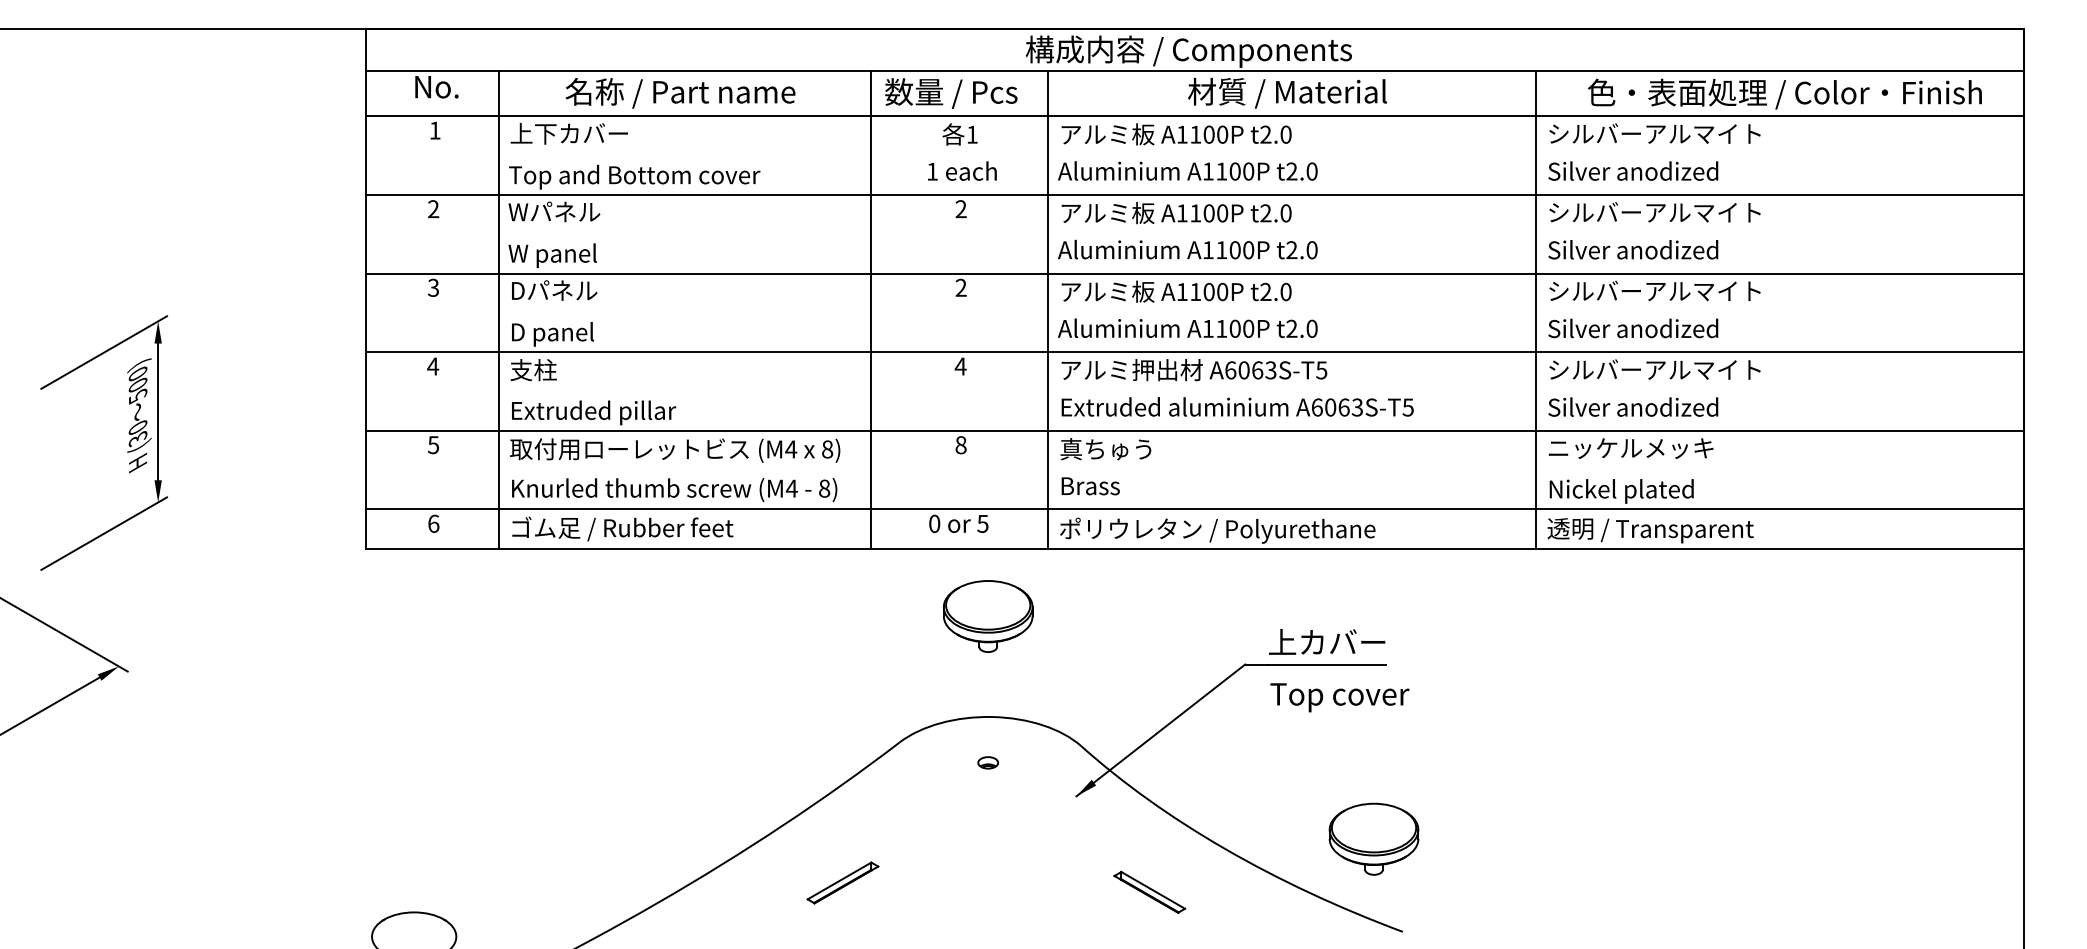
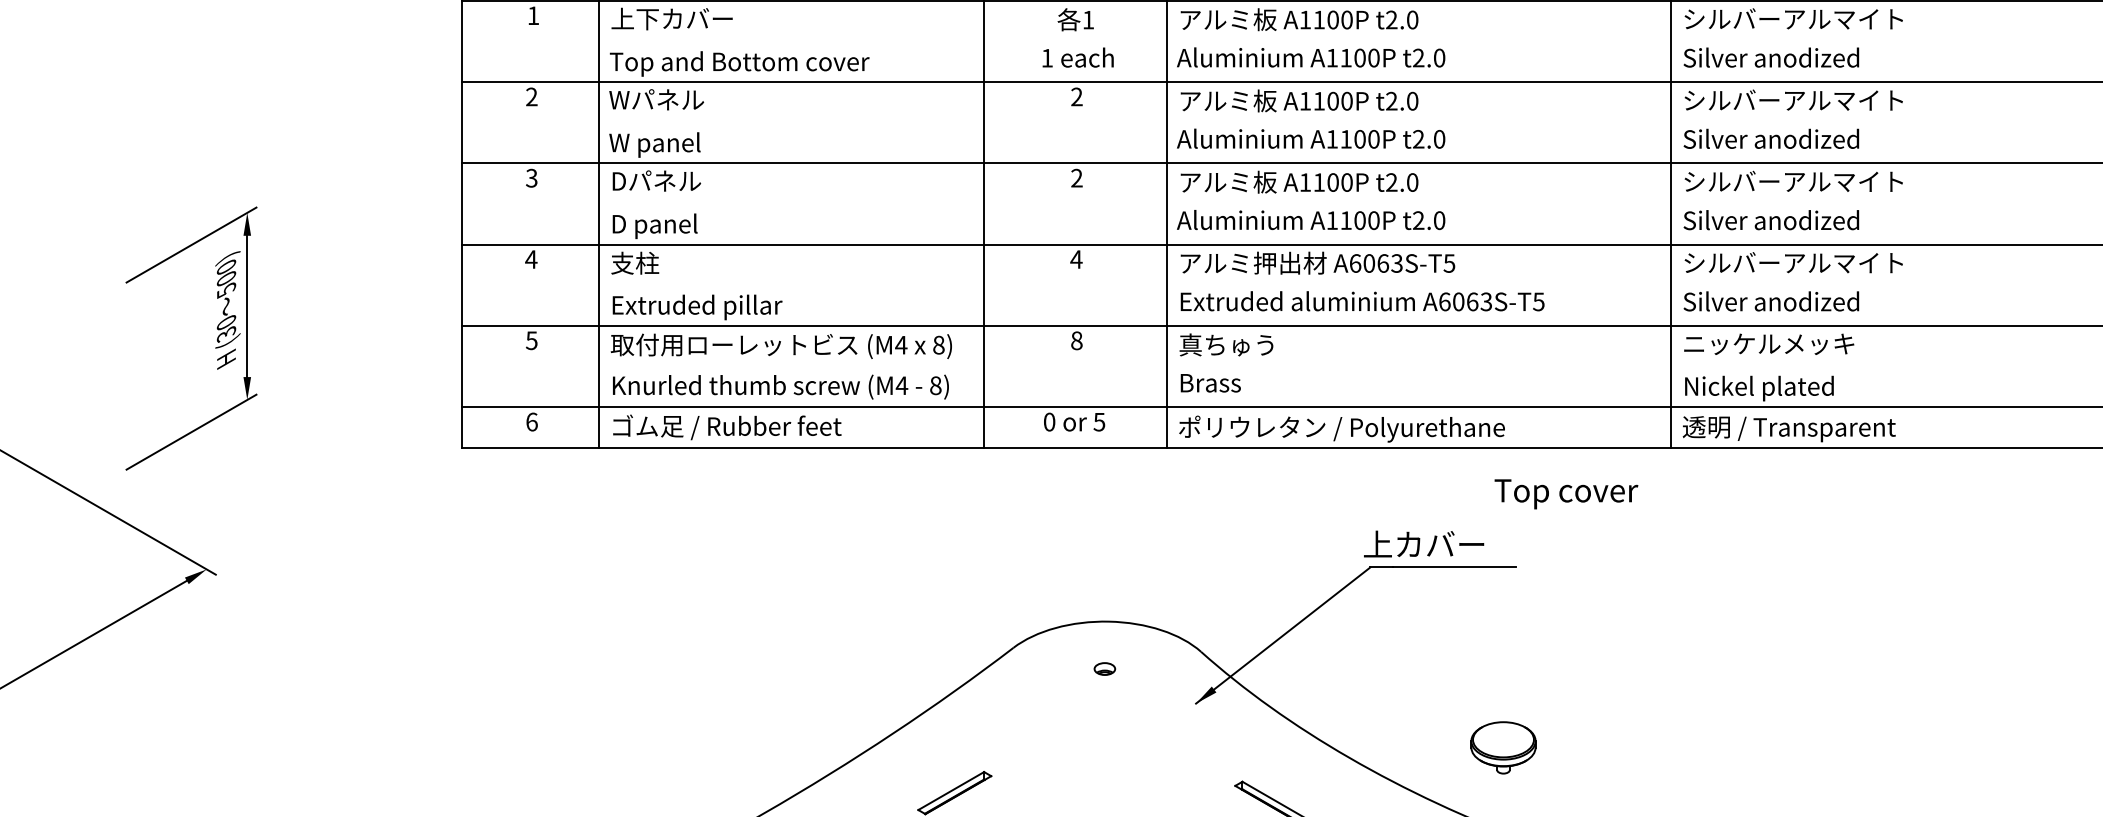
part: (988, 616) -> (1105, 517), removed
text: (1327, 641) -> (1424, 543), moved
text: (1339, 697) -> (1565, 494), moved
part: (1373, 838) -> (1502, 747), size x0.7

